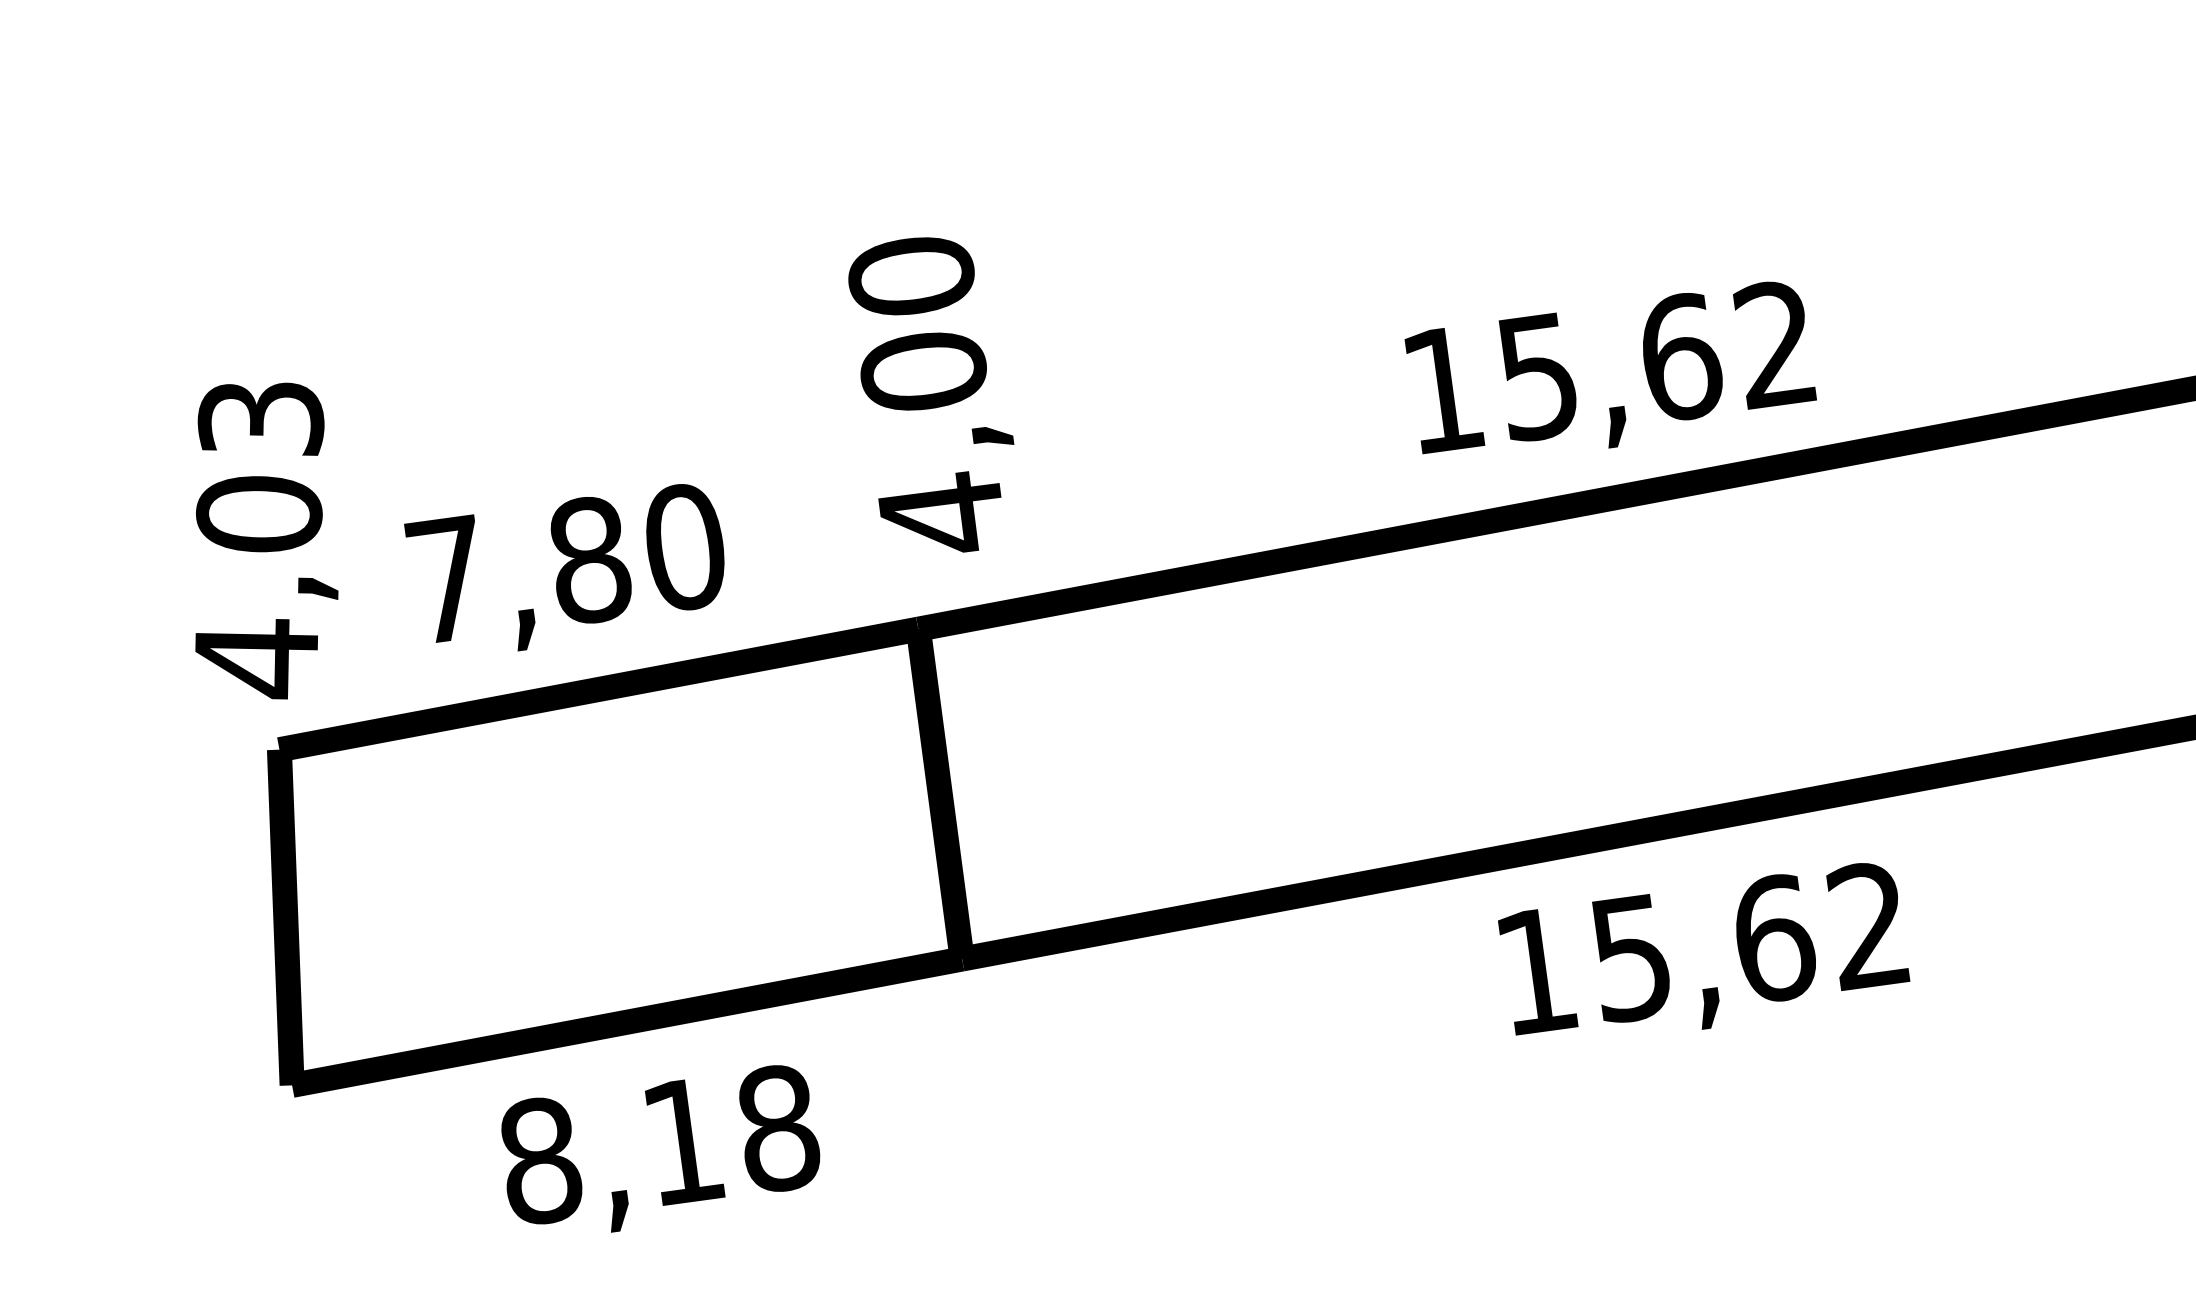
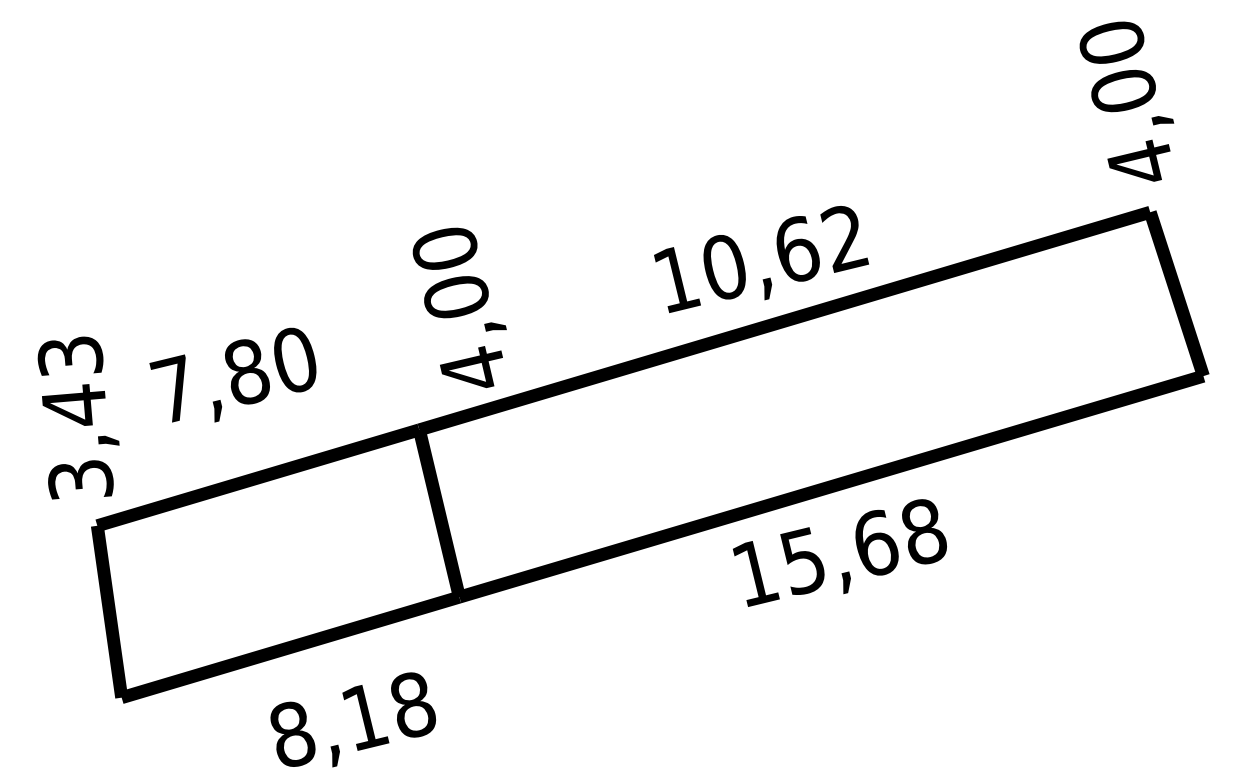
text: (1536, 377) -> (723, 267), 15,62 -> 10,62
text: (927, 392) -> (459, 307), moved
text: (561, 562) -> (232, 374), moved
text: (257, 585) -> (77, 442), 4,03 -> 3,43
text: (1868, 926) -> (923, 532), 15,62 -> 15,68
text: (659, 1144) -> (352, 719), moved

